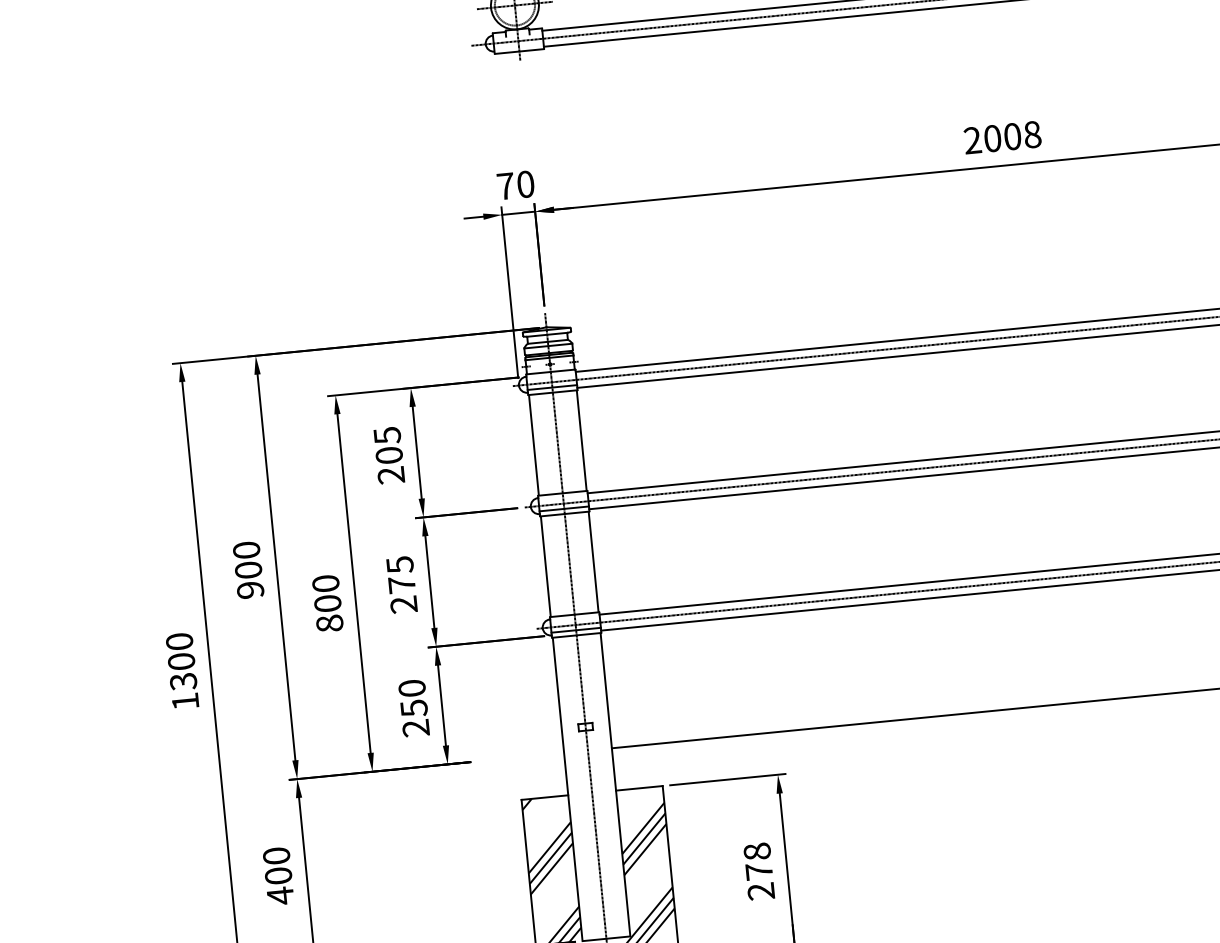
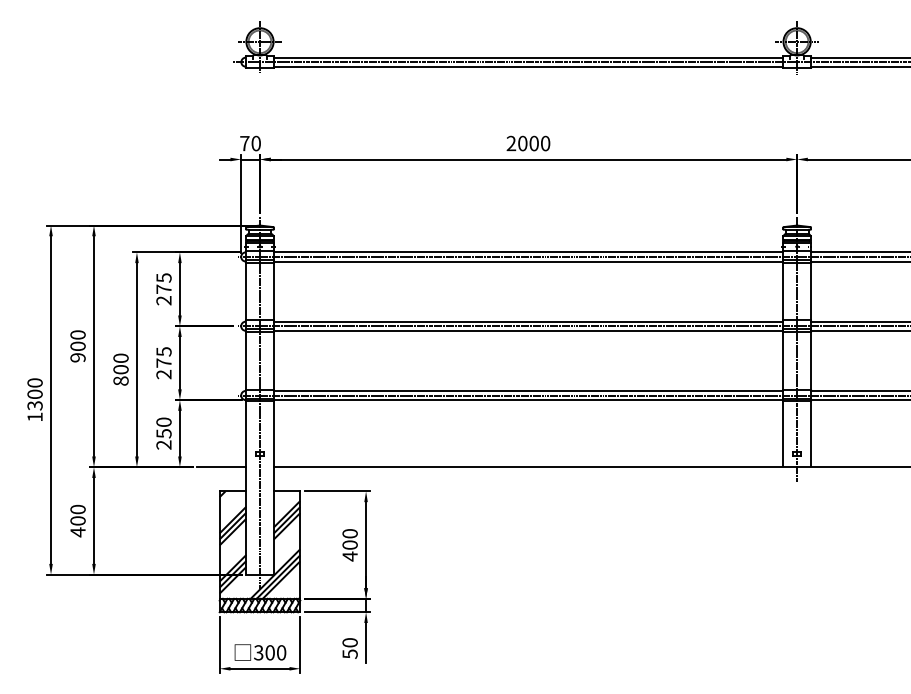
text: (1032, 134) -> (545, 143), 2008 -> 2000
text: (388, 454) -> (163, 288), 205 -> 275
line: (520, 757) -> (221, 467), added
text: (758, 872) -> (349, 545), 278 -> 400

